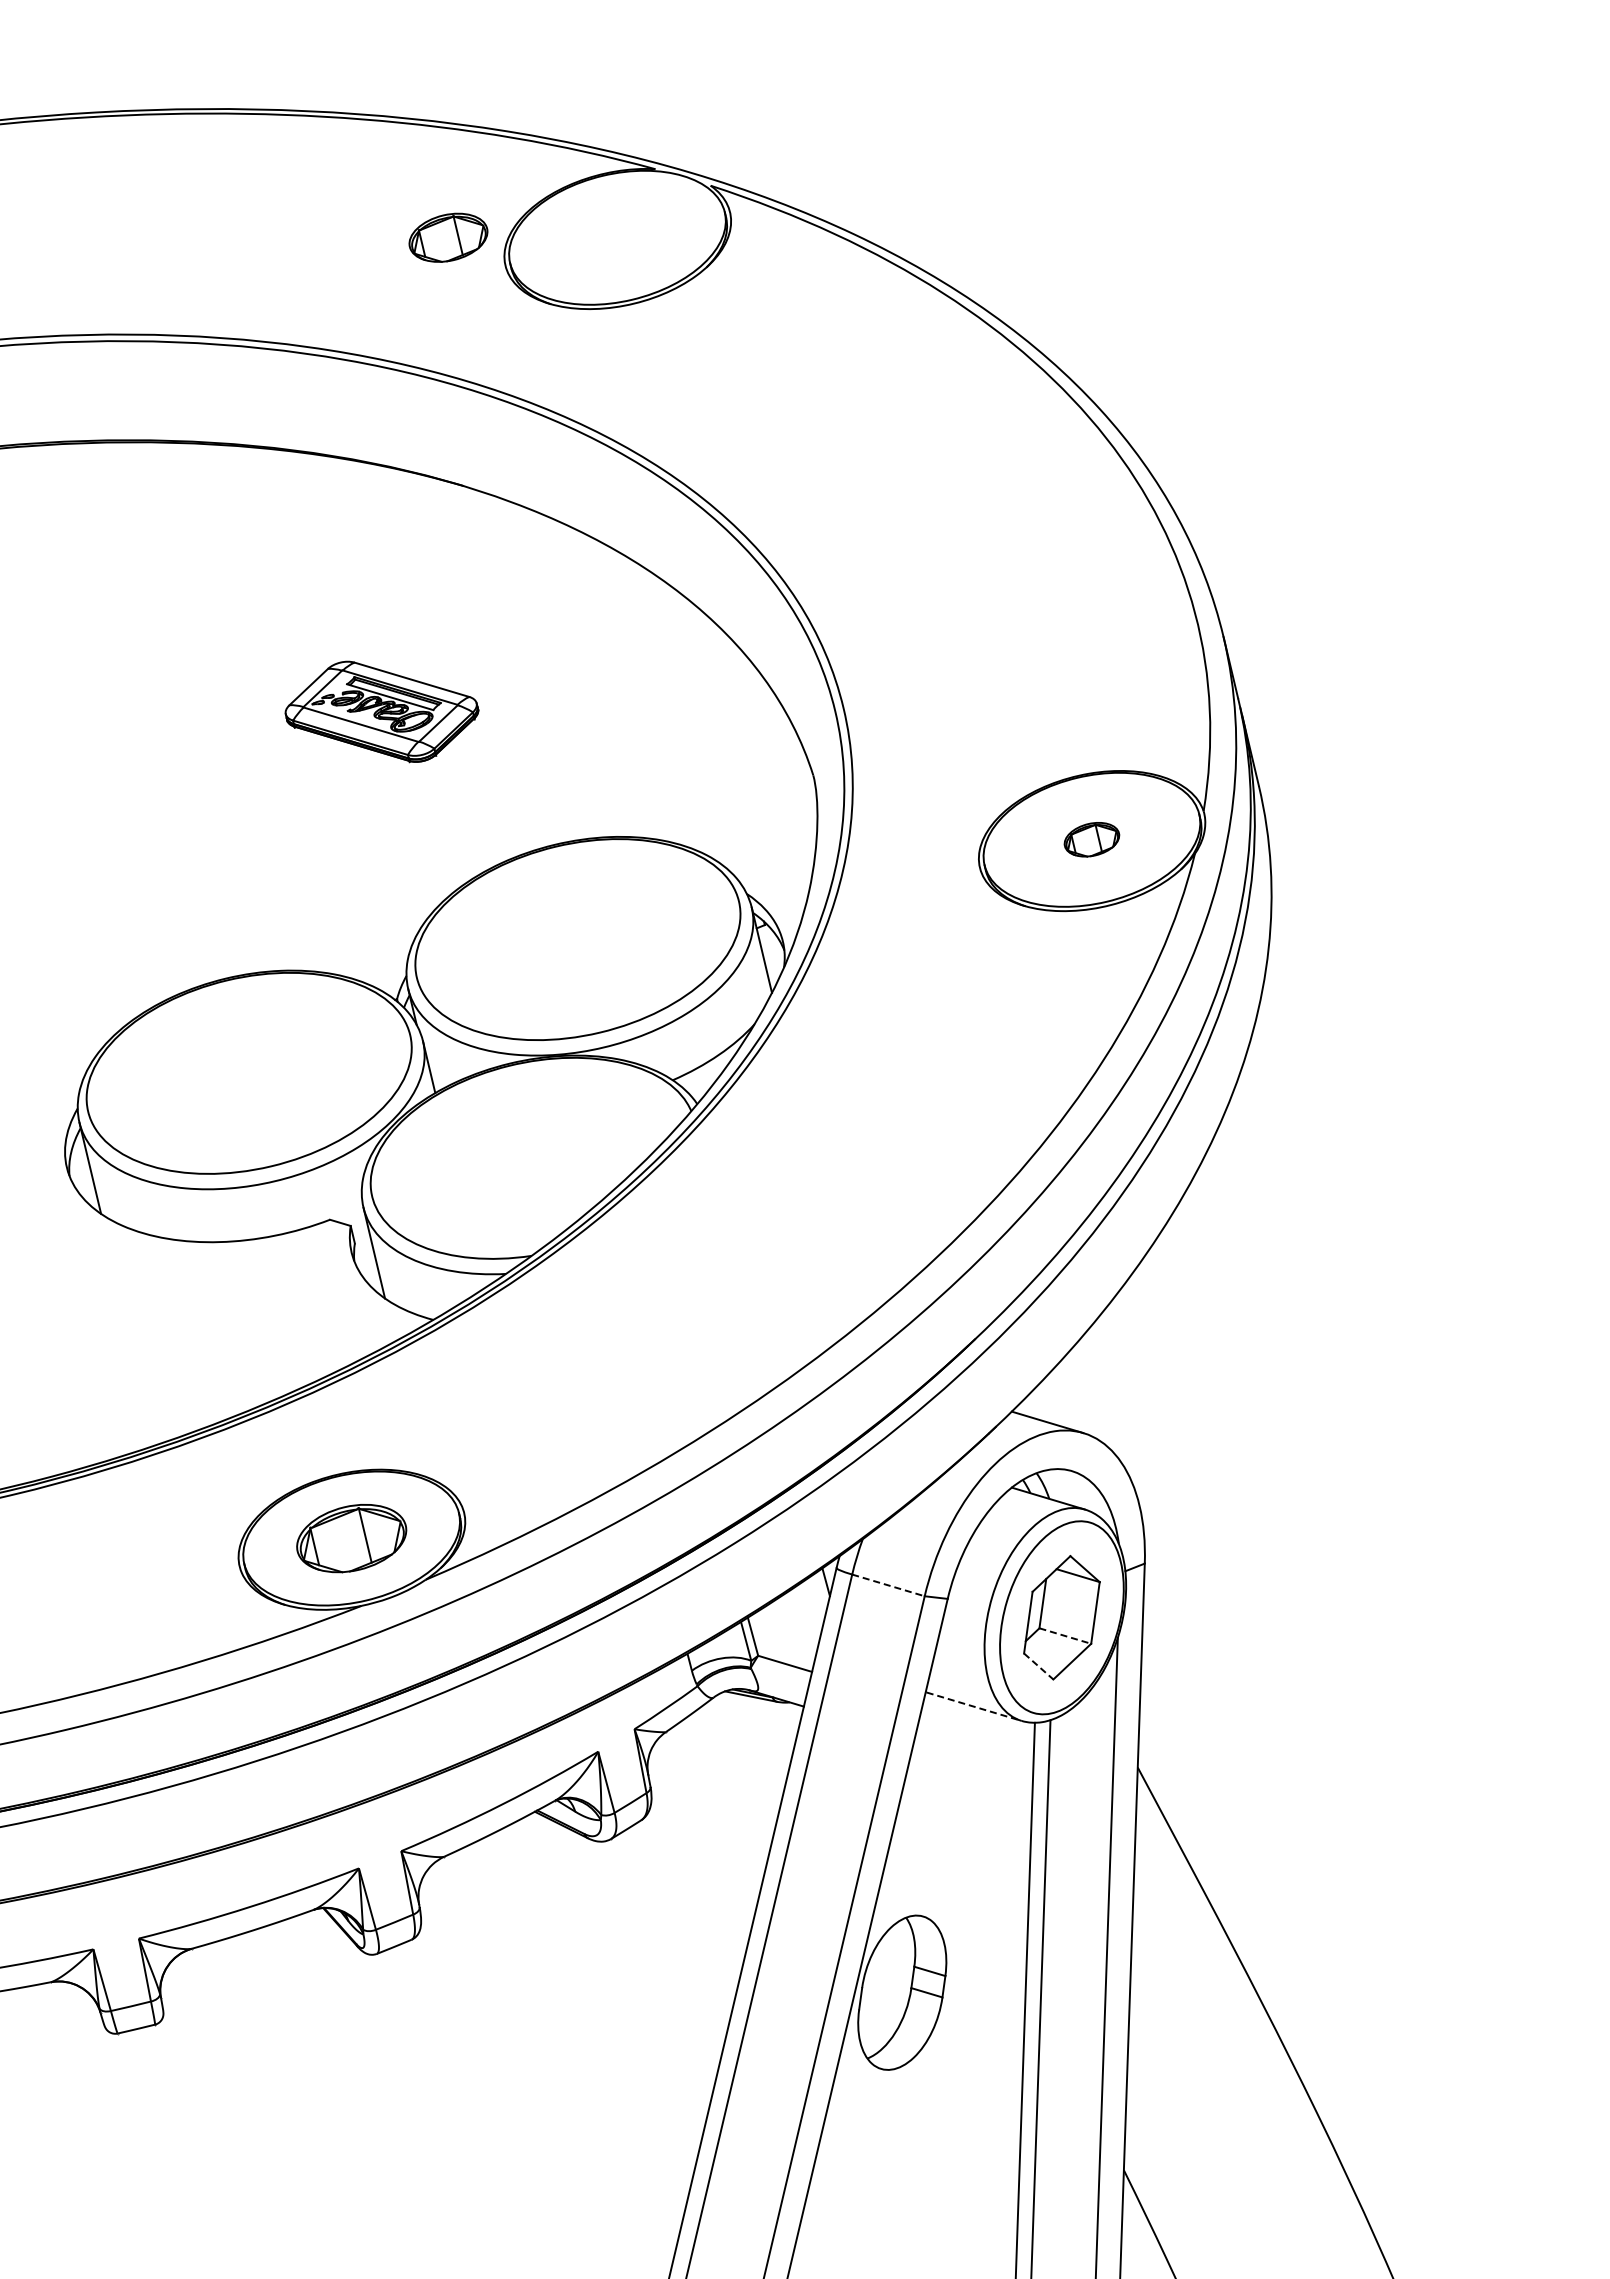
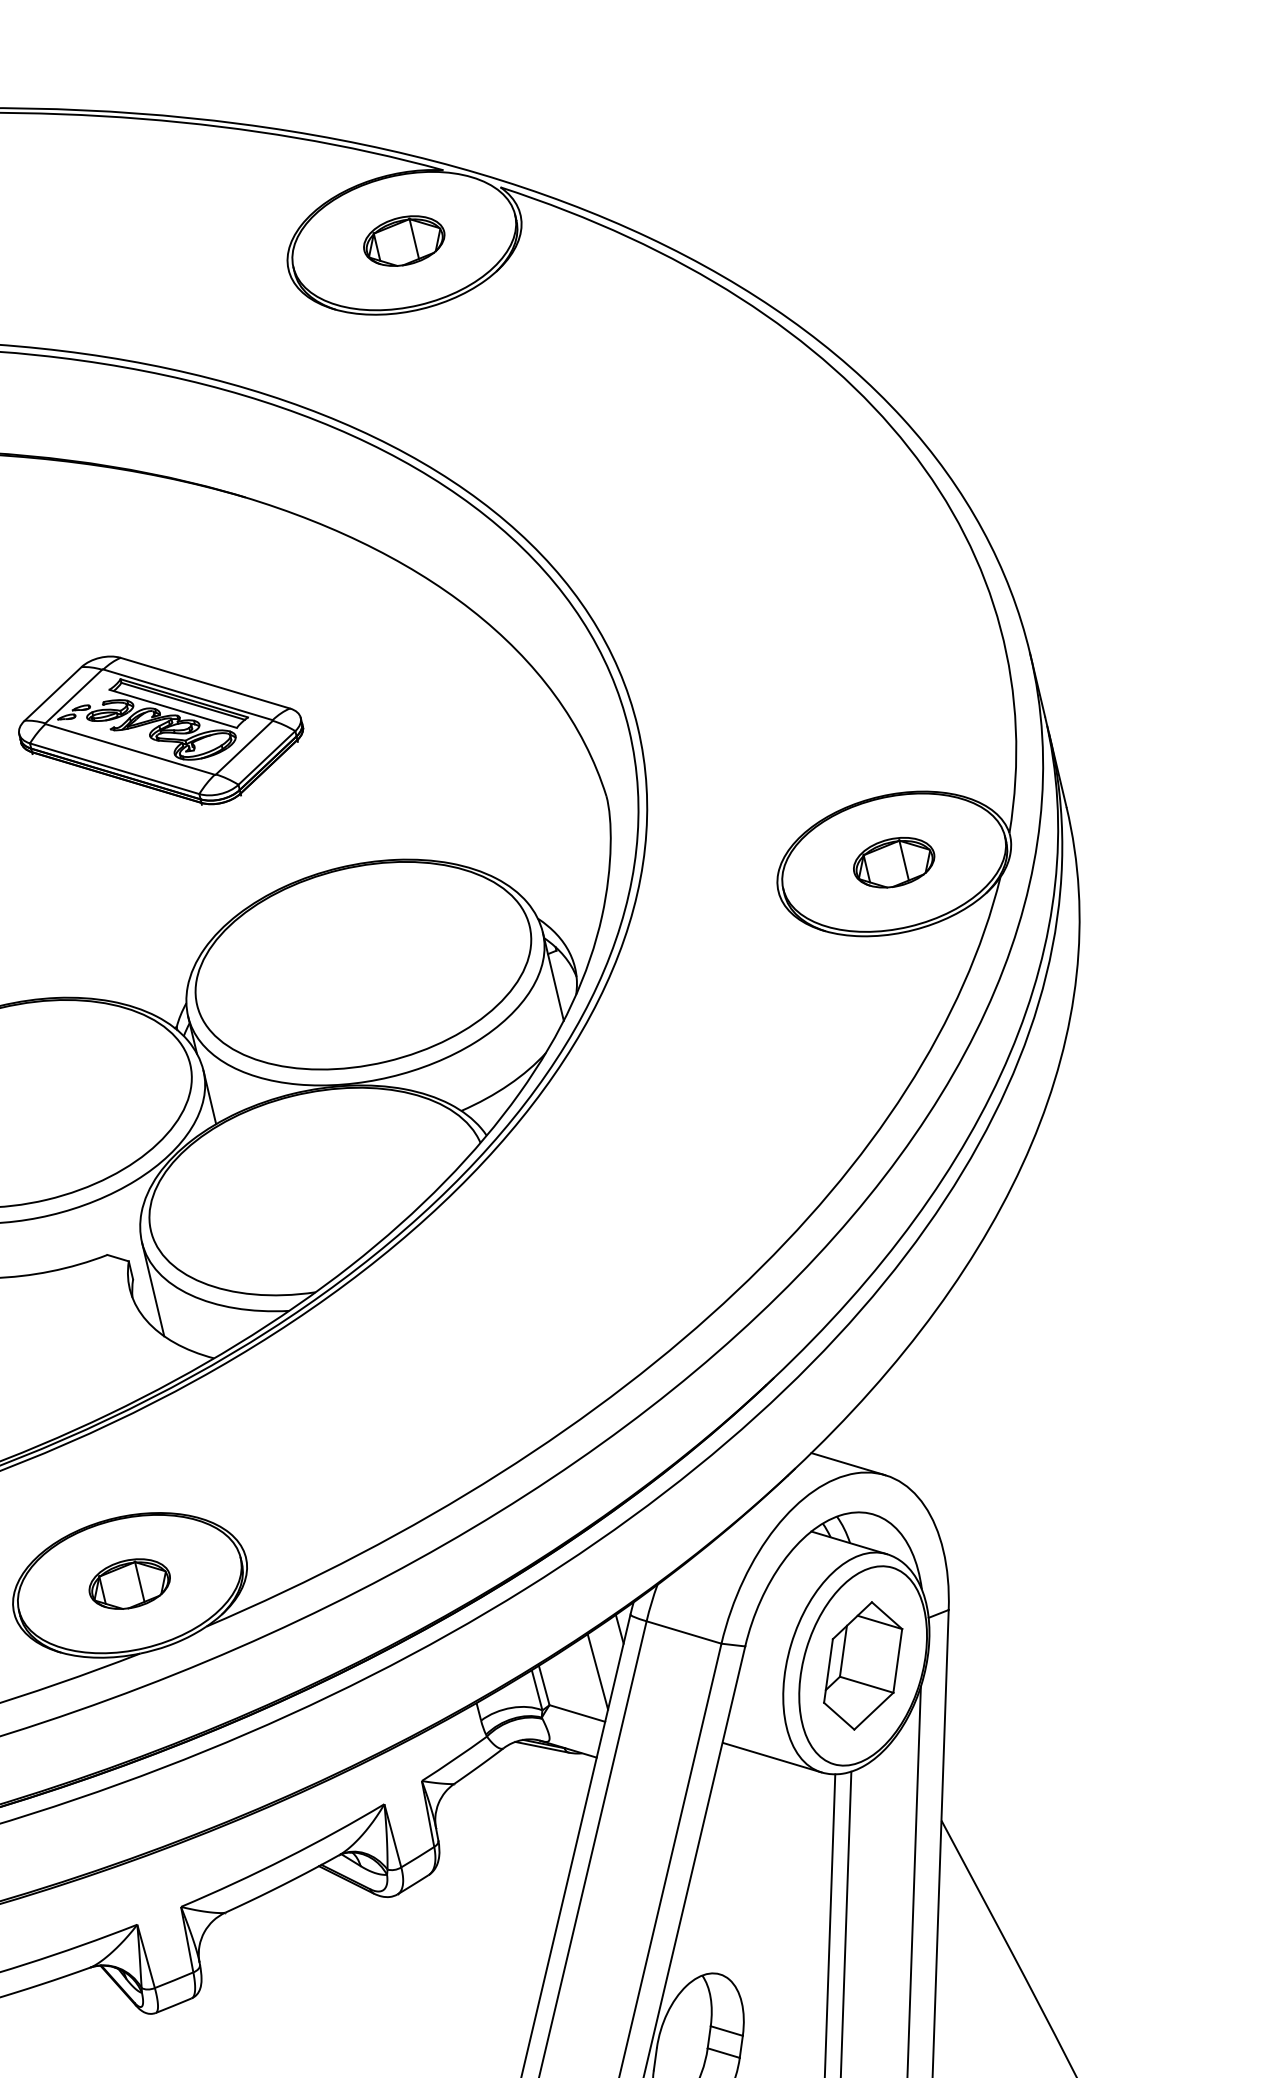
part: (448, 237) -> (404, 240), moved
part: (381, 711) -> (160, 730), size x1.43
part: (1091, 839) -> (893, 862), size x1.43
part: (351, 1538) -> (129, 1584), size x0.71
line: (888, 1585) -> (684, 1632), dashed -> solid
line: (804, 1623) -> (597, 1671), added
line: (1065, 1636) -> (866, 1685), dashed -> solid
line: (1038, 1666) -> (838, 1716), dashed -> solid
line: (974, 1706) -> (772, 1757), dashed -> solid

